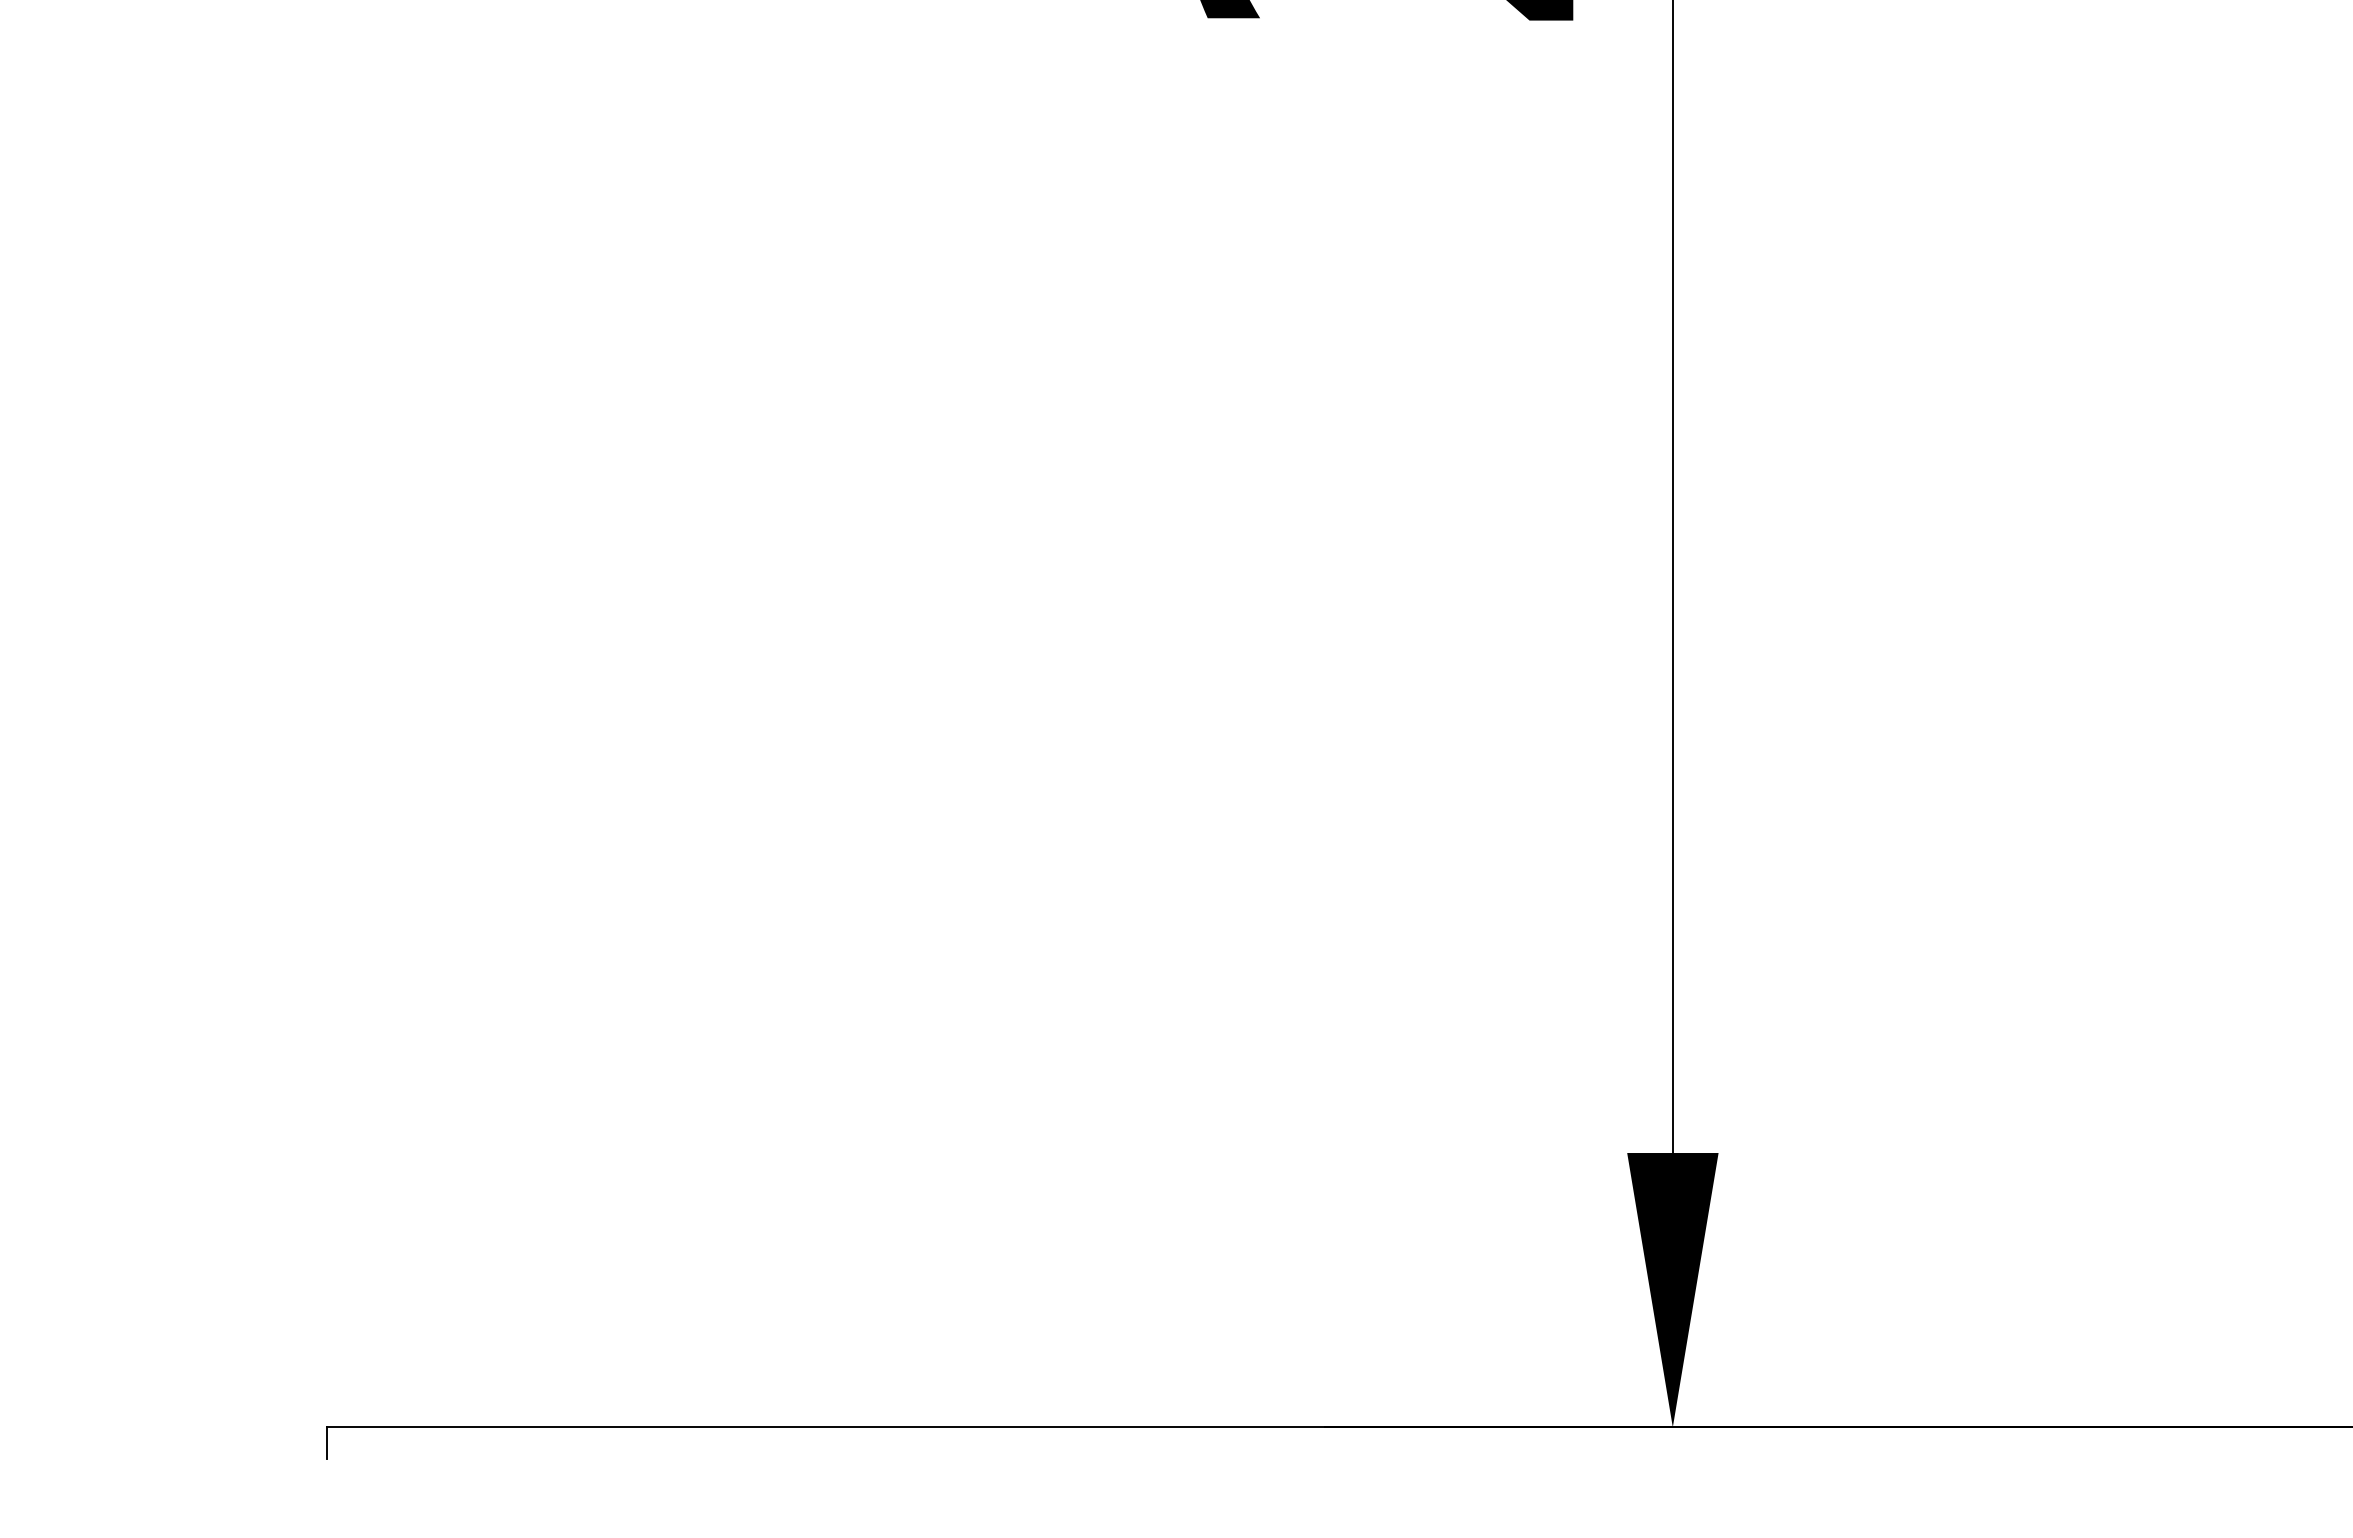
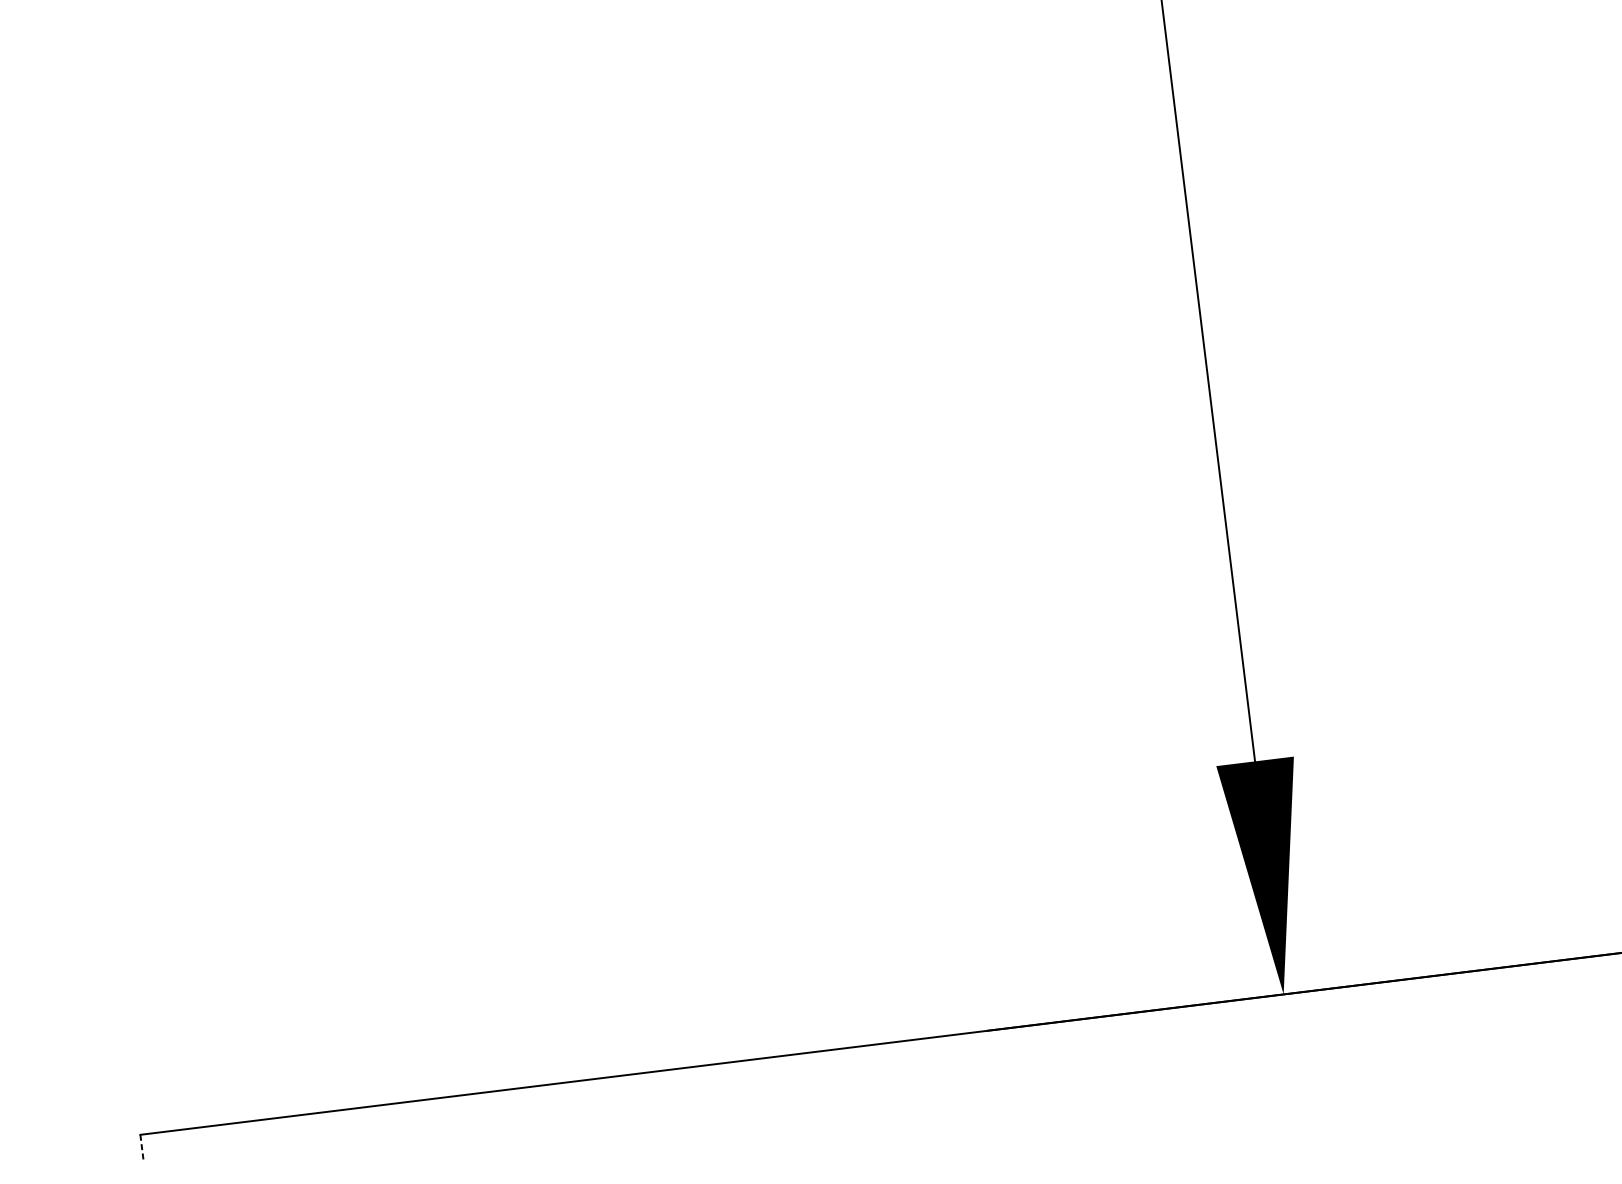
line: (327, 1443) -> (142, 1148), solid -> dashed

